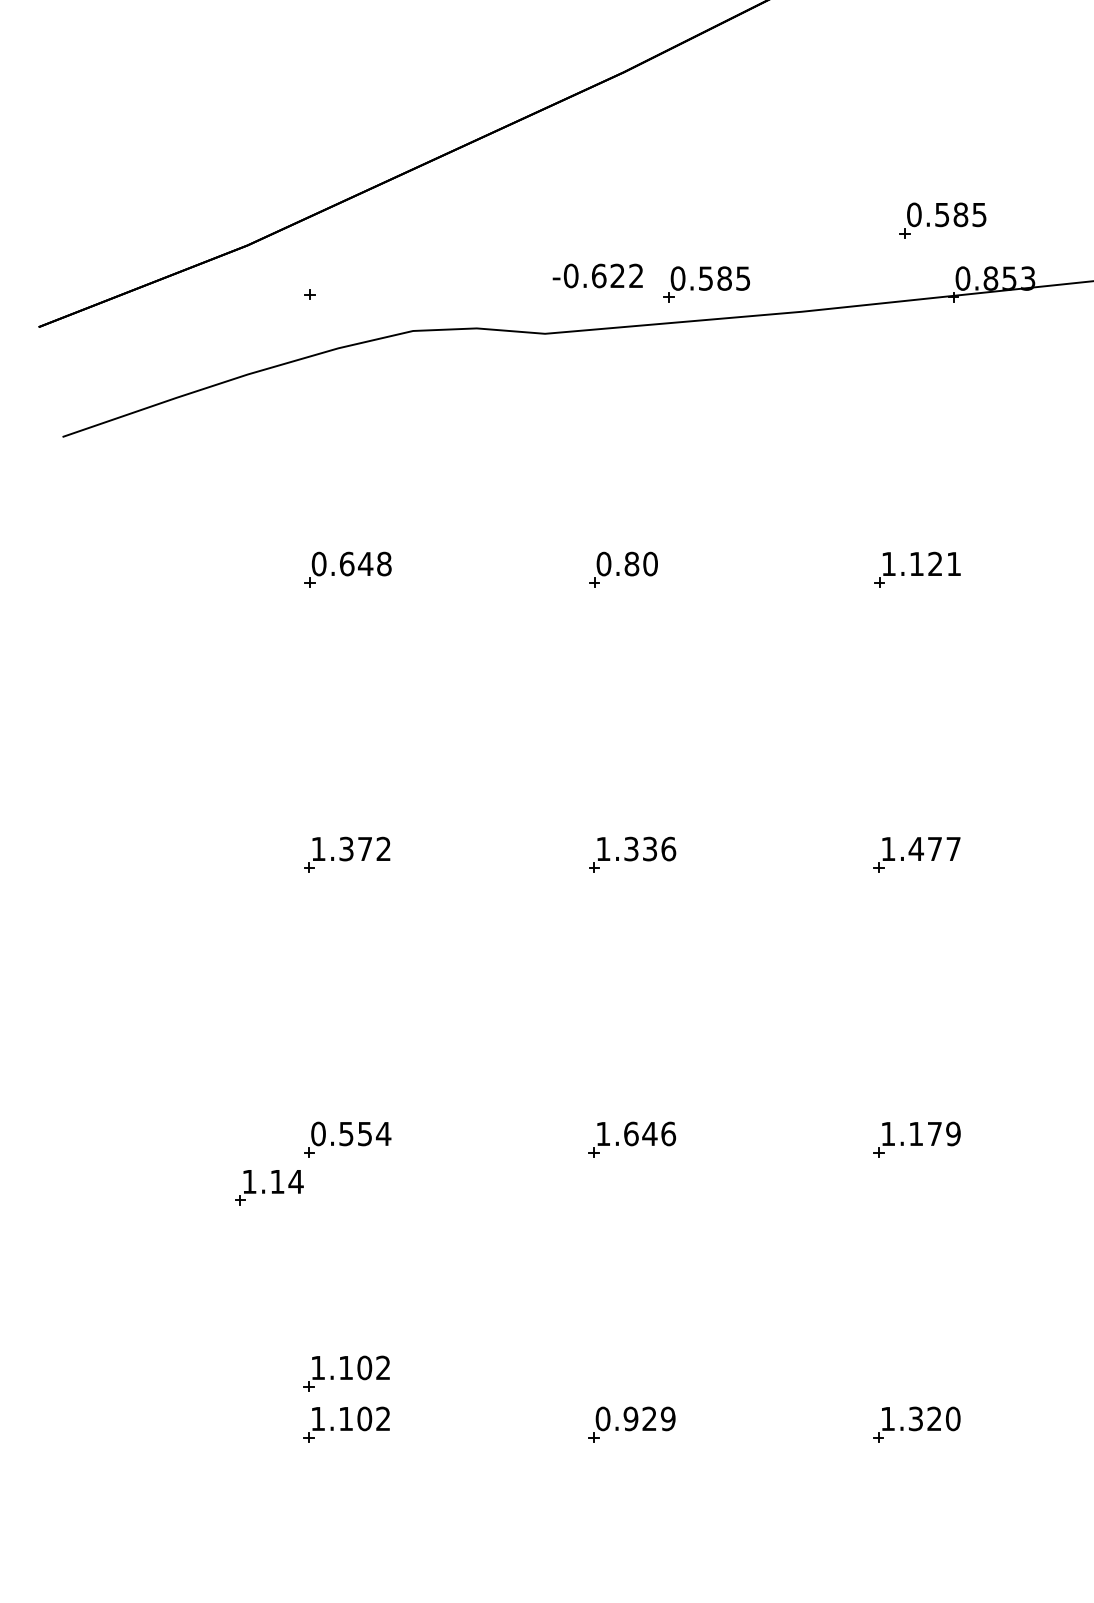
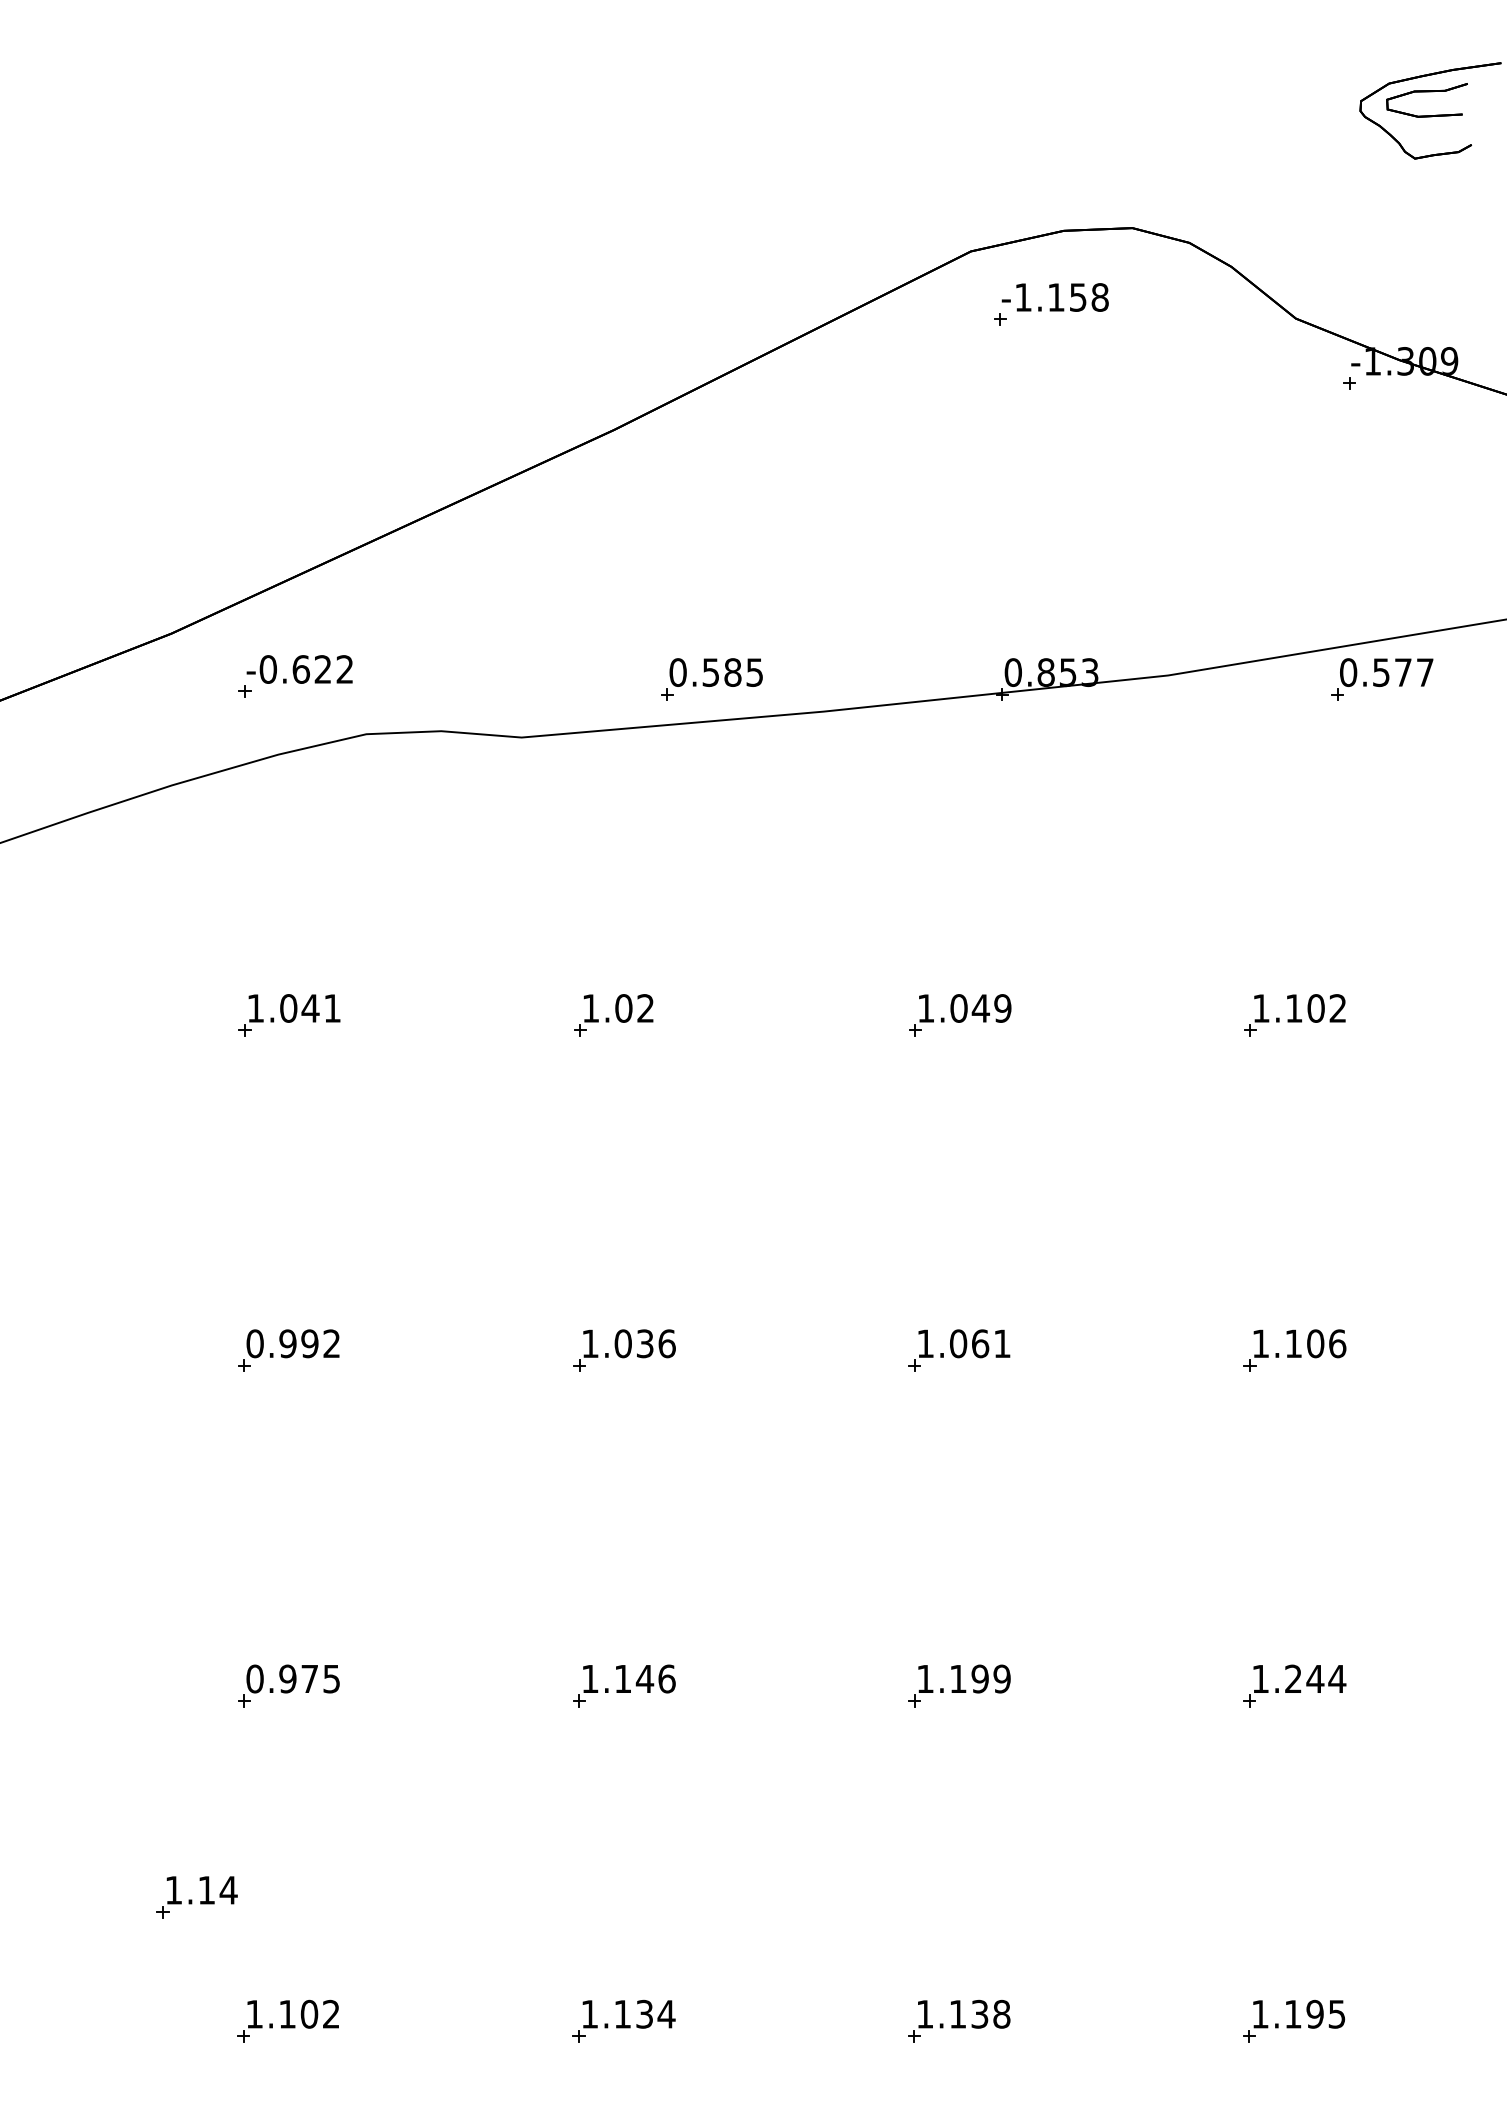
part: (942, 220) -> (989, 604), removed
text: (597, 275) -> (299, 669), moved
text: (352, 564) -> (294, 1008), 0.648 -> 1.041
text: (627, 564) -> (618, 1008), 0.80 -> 1.02
text: (935, 564) -> (980, 1008), 1.121 -> 1.049
text: (341, 848) -> (282, 1343), 1.372 -> 0.992
text: (630, 848) -> (622, 1343), 1.336 -> 1.036
text: (934, 848) -> (979, 1343), 1.477 -> 1.061
text: (364, 1133) -> (309, 1678), 0.554 -> 0.975
text: (630, 1133) -> (622, 1678), 1.646 -> 1.146
text: (934, 1133) -> (979, 1678), 1.179 -> 1.199
part: (268, 1187) -> (196, 1897), moved
part: (346, 1373) -> (287, 1960), removed
text: (635, 1418) -> (628, 2013), 0.929 -> 1.134
text: (934, 1418) -> (979, 2013), 1.320 -> 1.138

